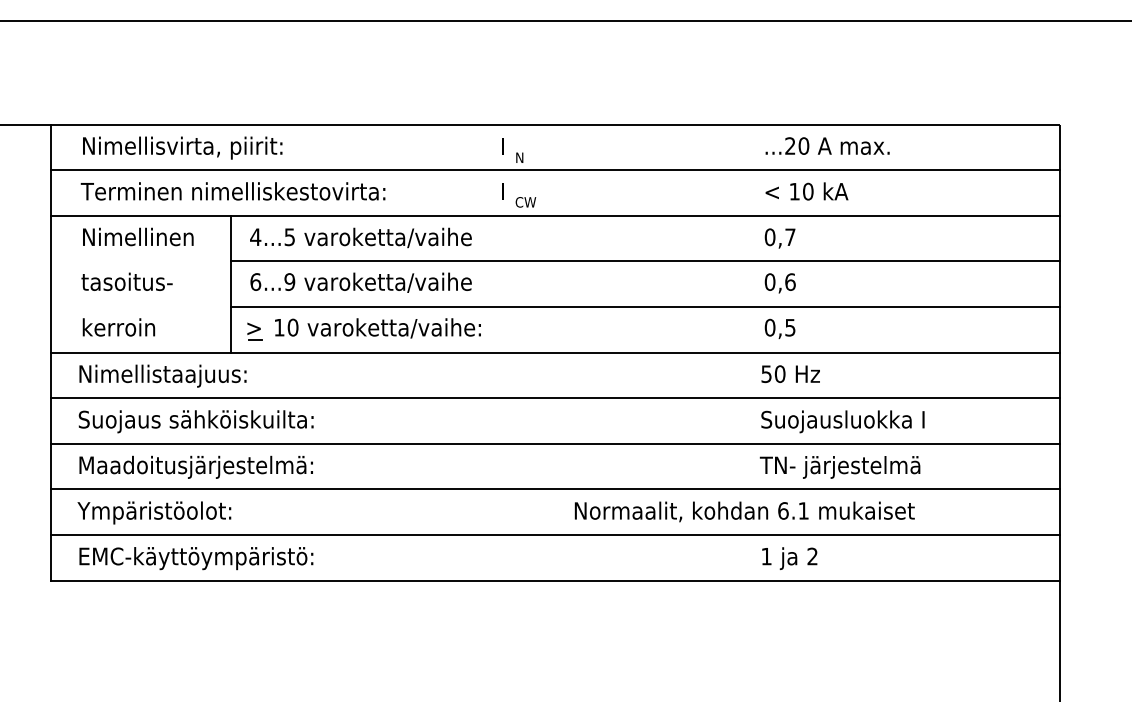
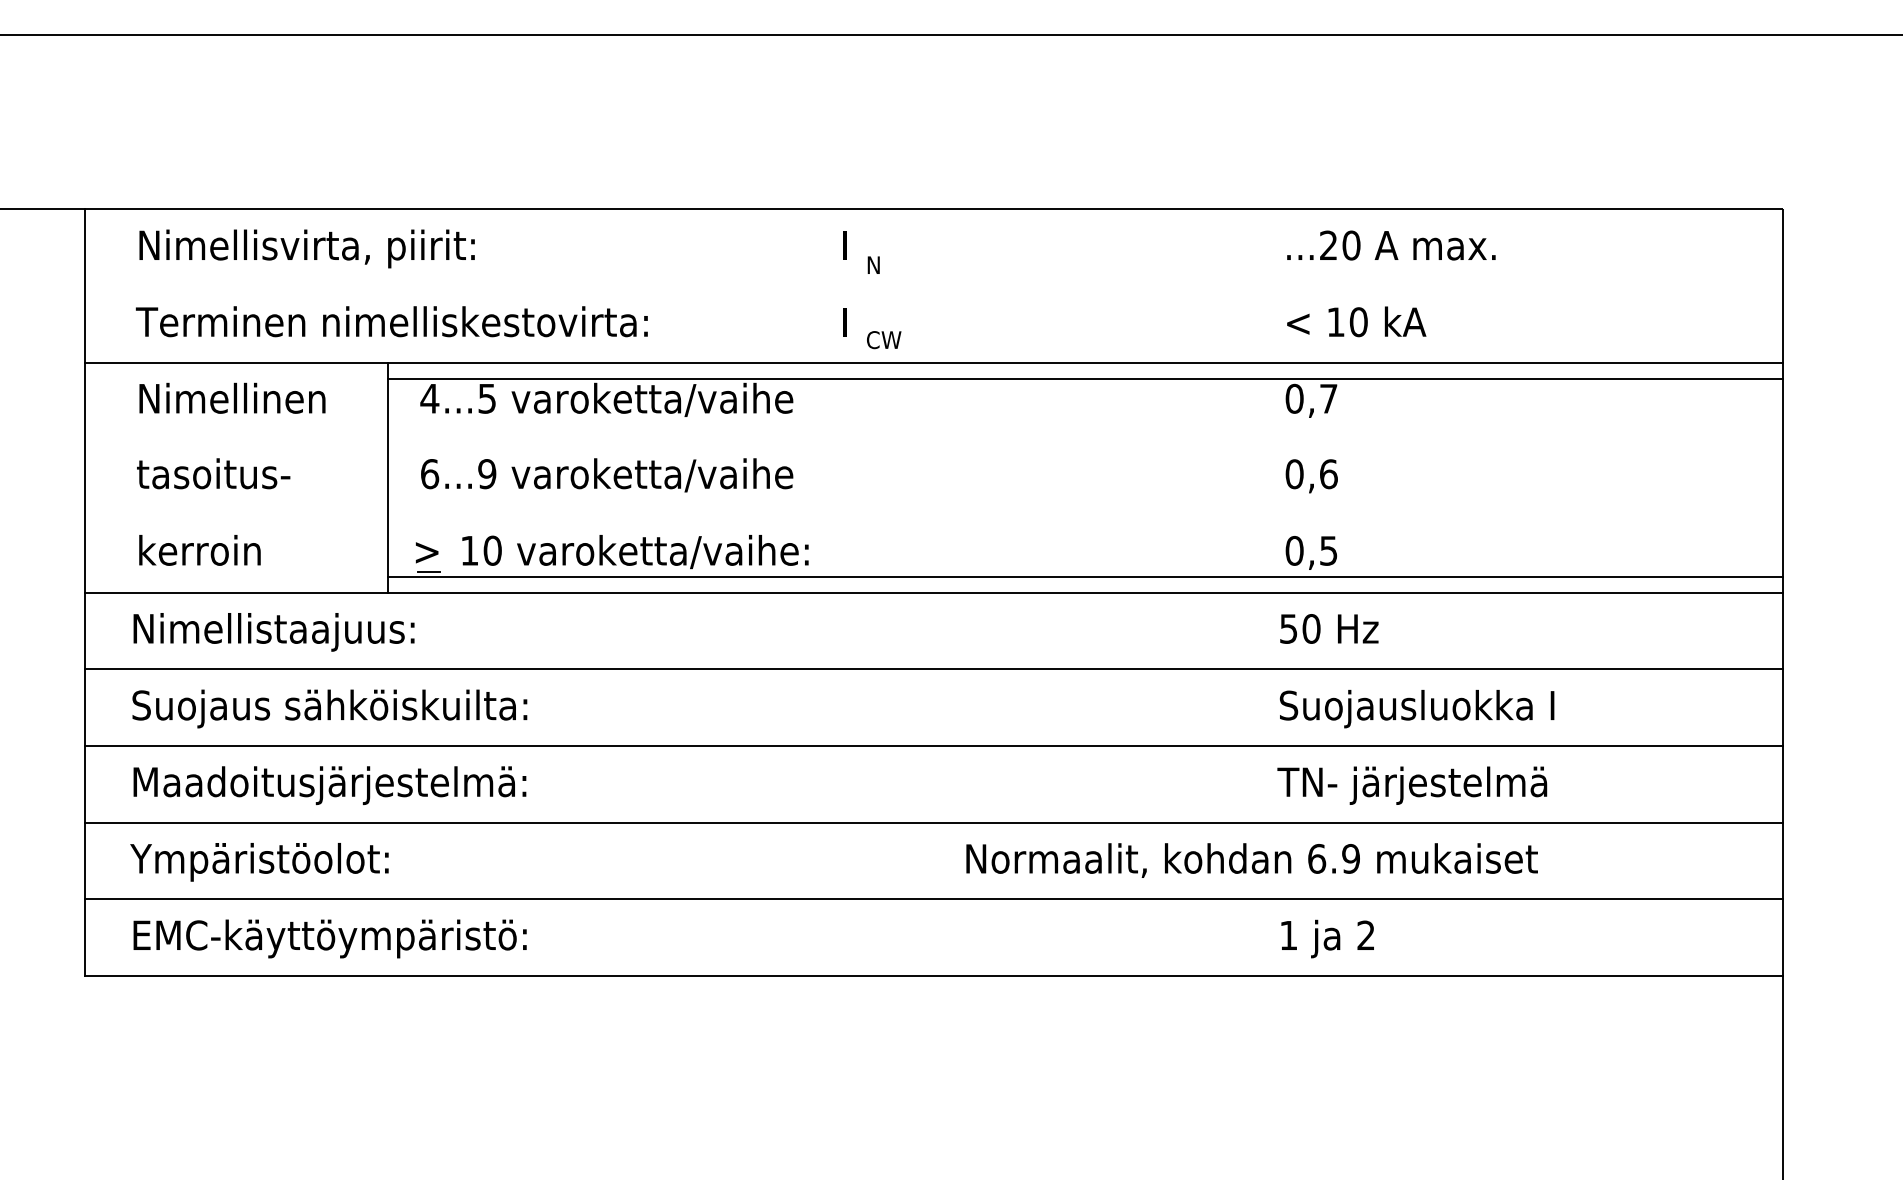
line: (555, 170) -> (933, 286), removed
line: (645, 261) -> (1085, 379), moved
line: (645, 307) -> (1085, 577), moved
text: (803, 510) -> (1350, 858), 6.1 -> 6.9

